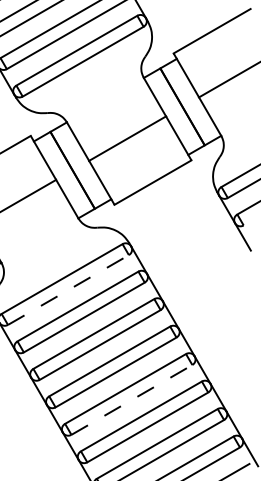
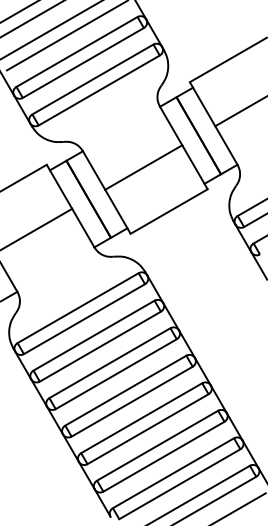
line: (68, 290) -> (84, 319), dashed -> solid
line: (132, 400) -> (148, 429), dashed -> solid

